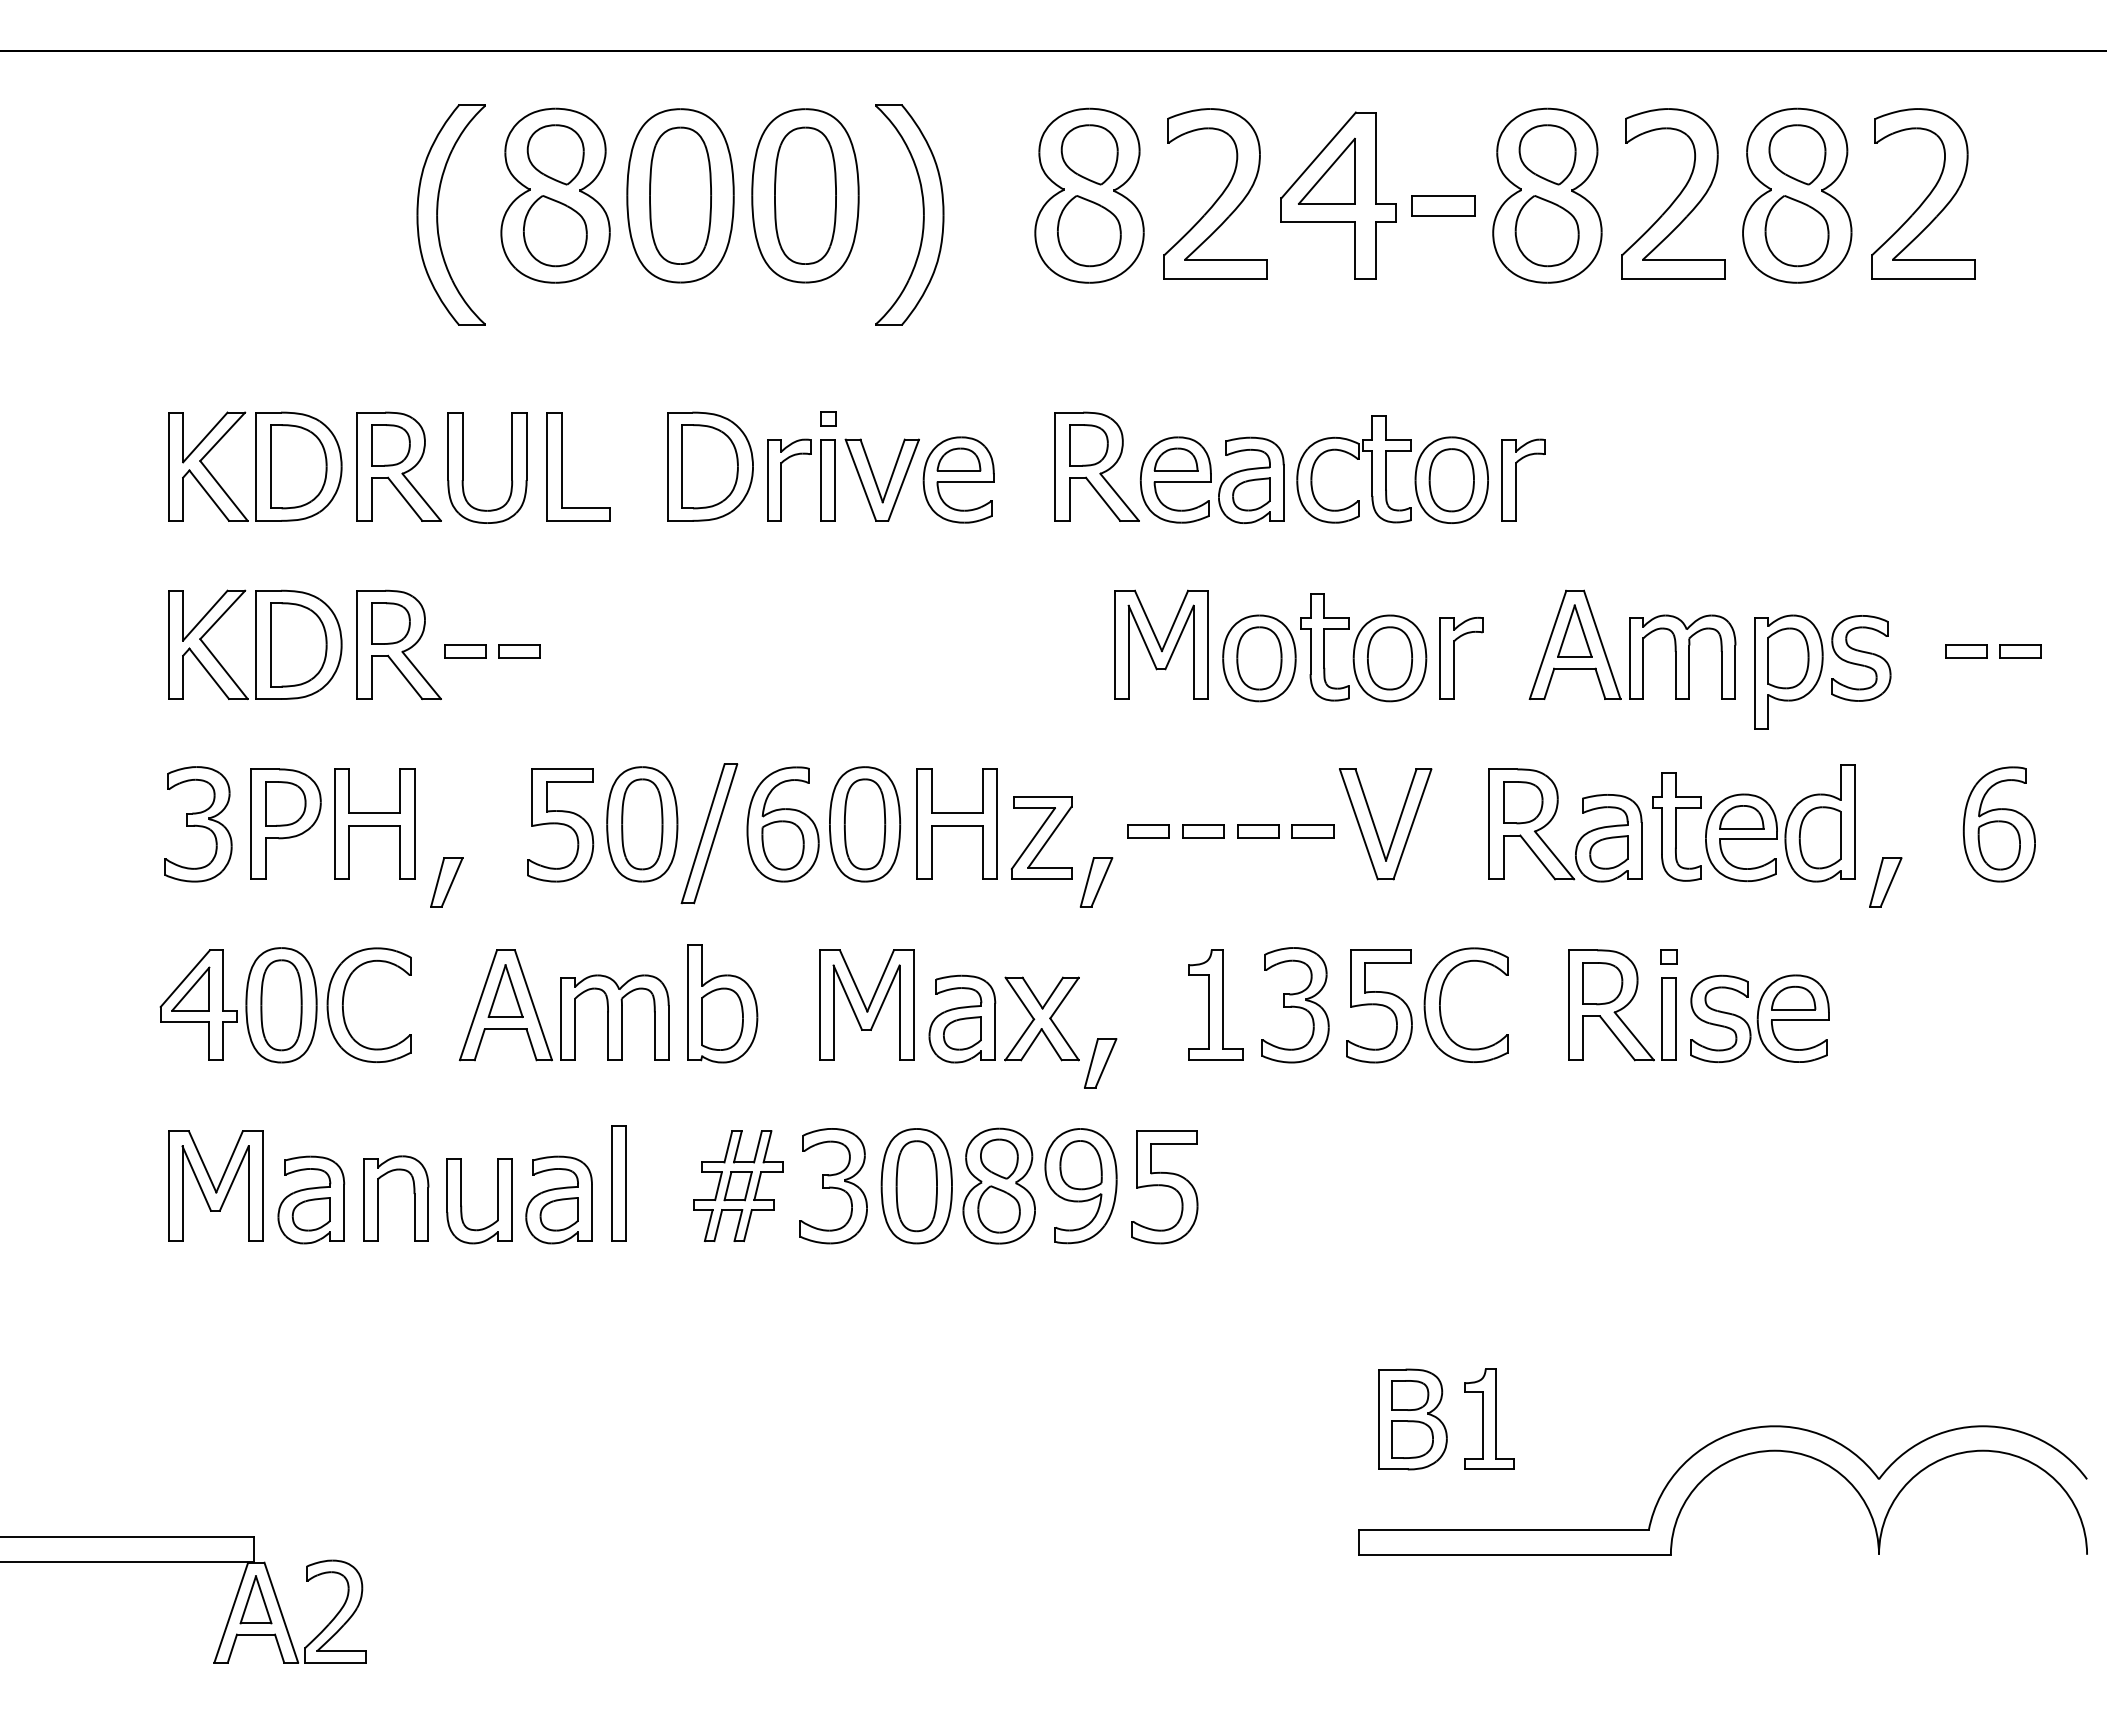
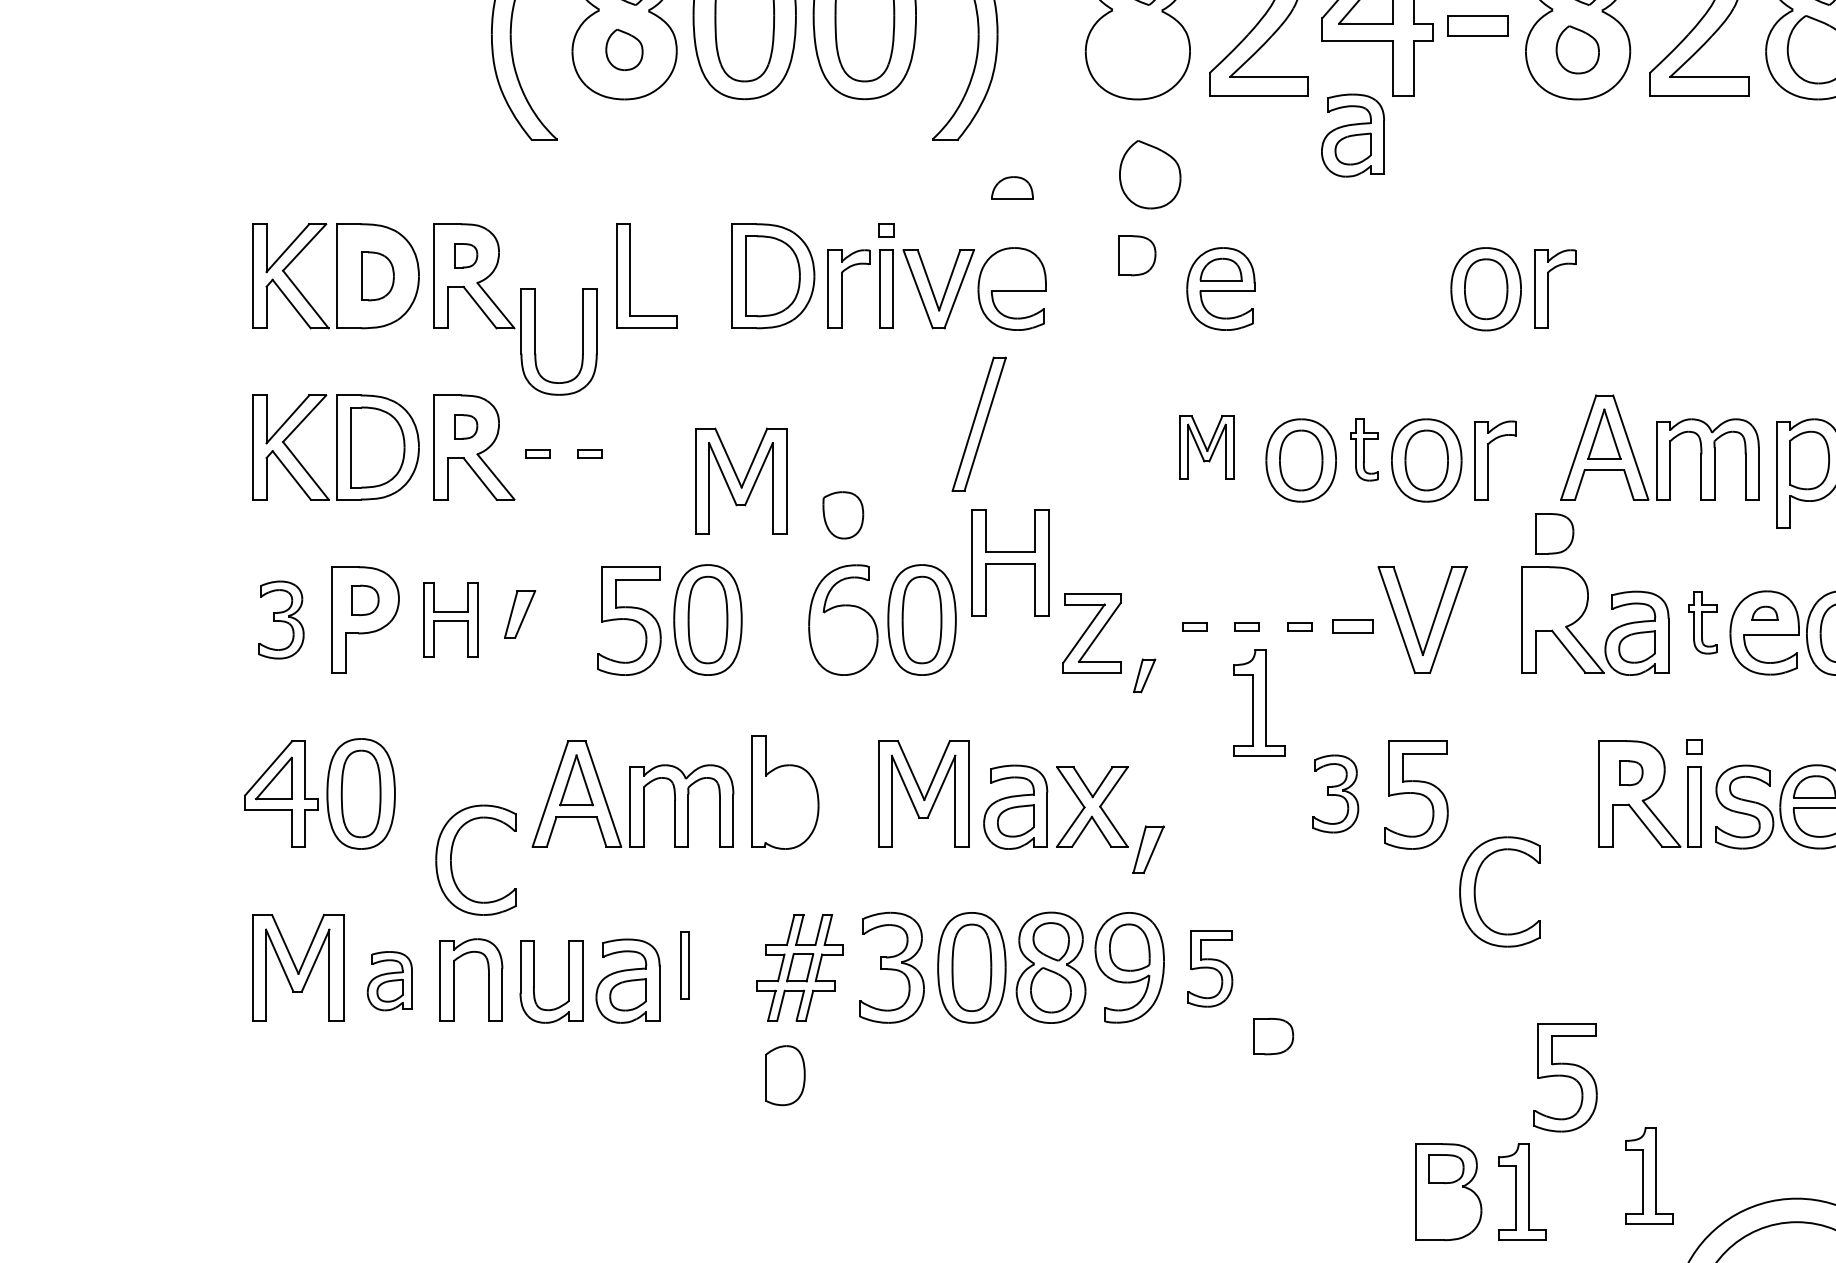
part: (555, 231) -> (624, 50), size x0.6
part: (1089, 231) -> (1150, 175), moved
part: (1546, 231) -> (1577, 50), size x0.7
part: (390, 445) -> (465, 255), size x0.6
part: (958, 459) -> (1011, 187), moved
part: (1356, 459) -> (1394, 269), removed
part: (298, 466) -> (377, 276), size x0.6
part: (1096, 466) -> (1144, 276), removed
part: (463, 467) -> (536, 341), moved
part: (1251, 479) -> (1353, 134), moved
part: (390, 623) -> (465, 426), size x0.6
part: (1161, 644) -> (1207, 447), size x0.6
part: (1324, 647) -> (1363, 450), size x0.6
part: (465, 651) -> (538, 453), size x0.6
part: (519, 651) -> (589, 453), size x0.6
part: (676, 679) -> (740, 480), added
part: (1523, 802) -> (1555, 533), moved
part: (285, 803) -> (364, 599), size x0.7
part: (1741, 817) -> (1764, 613), size x0.6
part: (374, 823) -> (450, 619), size x0.7
part: (956, 823) -> (1010, 562), moved
part: (198, 824) -> (281, 620), size x0.7
part: (1676, 826) -> (1702, 622), size x0.6
part: (1148, 831) -> (1194, 626), size x0.6
part: (1203, 831) -> (1247, 626), size x0.6
part: (1258, 831) -> (1300, 626), size x0.6
part: (709, 833) -> (979, 424), moved
part: (782, 845) -> (842, 515), moved
part: (446, 882) -> (519, 614), moved
part: (1096, 882) -> (1144, 675), size x0.7
part: (1602, 983) -> (1631, 773), size x0.6
part: (344, 998) -> (452, 853), moved
part: (1441, 998) -> (1476, 885), moved
part: (1215, 1004) -> (1259, 702), moved
part: (1295, 1005) -> (1335, 794), size x0.7
part: (722, 1018) -> (785, 1074), moved
part: (618, 1183) -> (685, 965), size x0.6
part: (1164, 1187) -> (1209, 969), size x0.7
part: (311, 1199) -> (389, 980), size x0.7
part: (1534, 1300) -> (1565, 1077), added
part: (1621, 1401) -> (1649, 1174), added
part: (1412, 1439) -> (1273, 1036), moved

